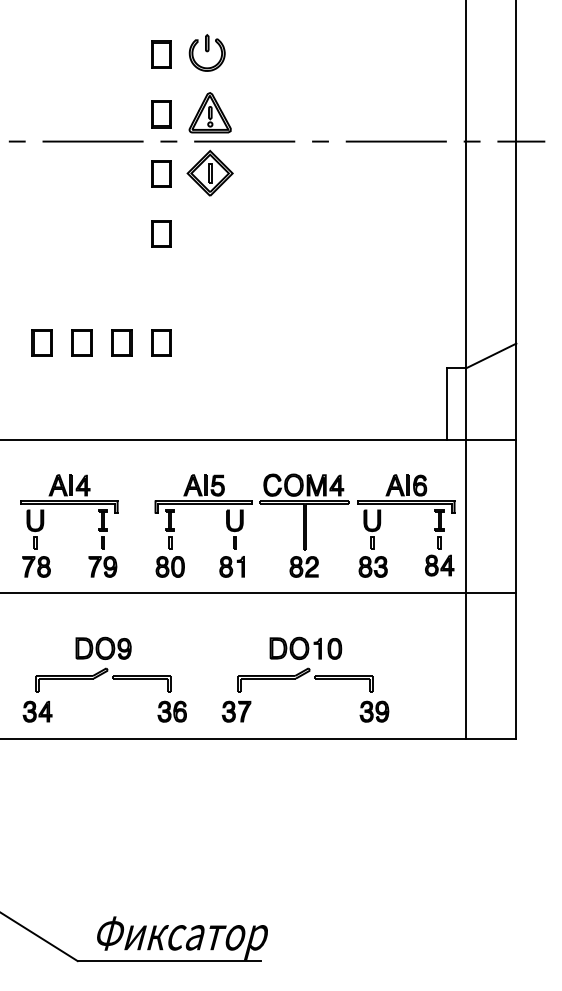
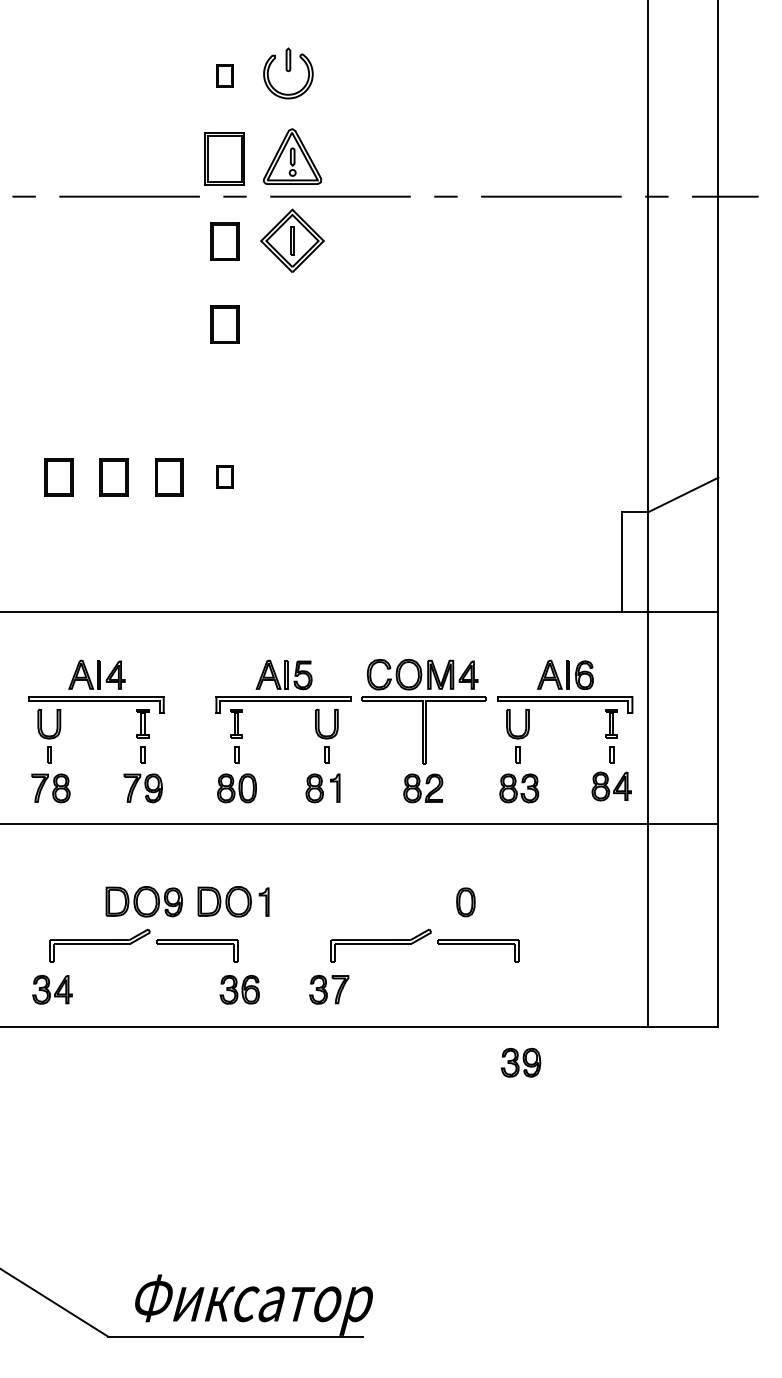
part: (161, 54) -> (224, 75), size x0.6
part: (161, 114) -> (224, 158), size x1.4
part: (161, 343) -> (224, 477), size x0.6
part: (295, 648) -> (233, 901), moved
part: (374, 711) -> (520, 1062), moved

